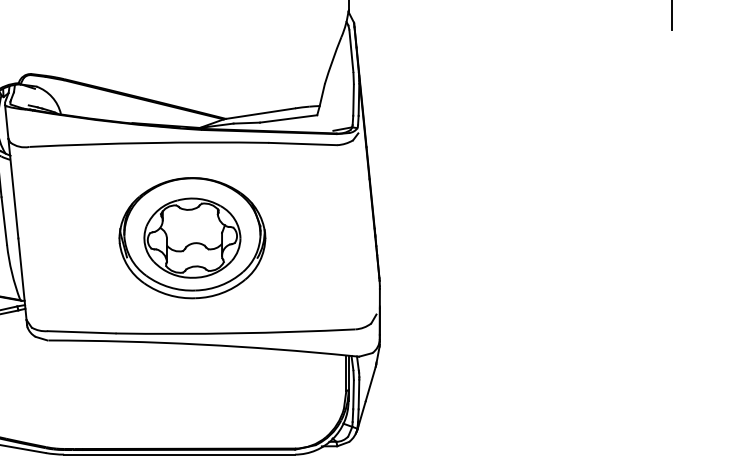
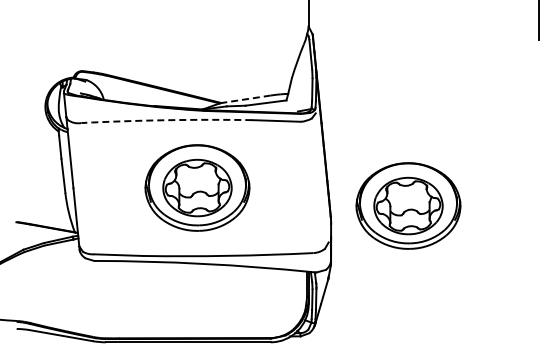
line: (261, 113) -> (246, 99), solid -> dashed
arc: (148, 143) -> (166, 120), solid -> dashed
part: (488, 262) -> (408, 205), added

